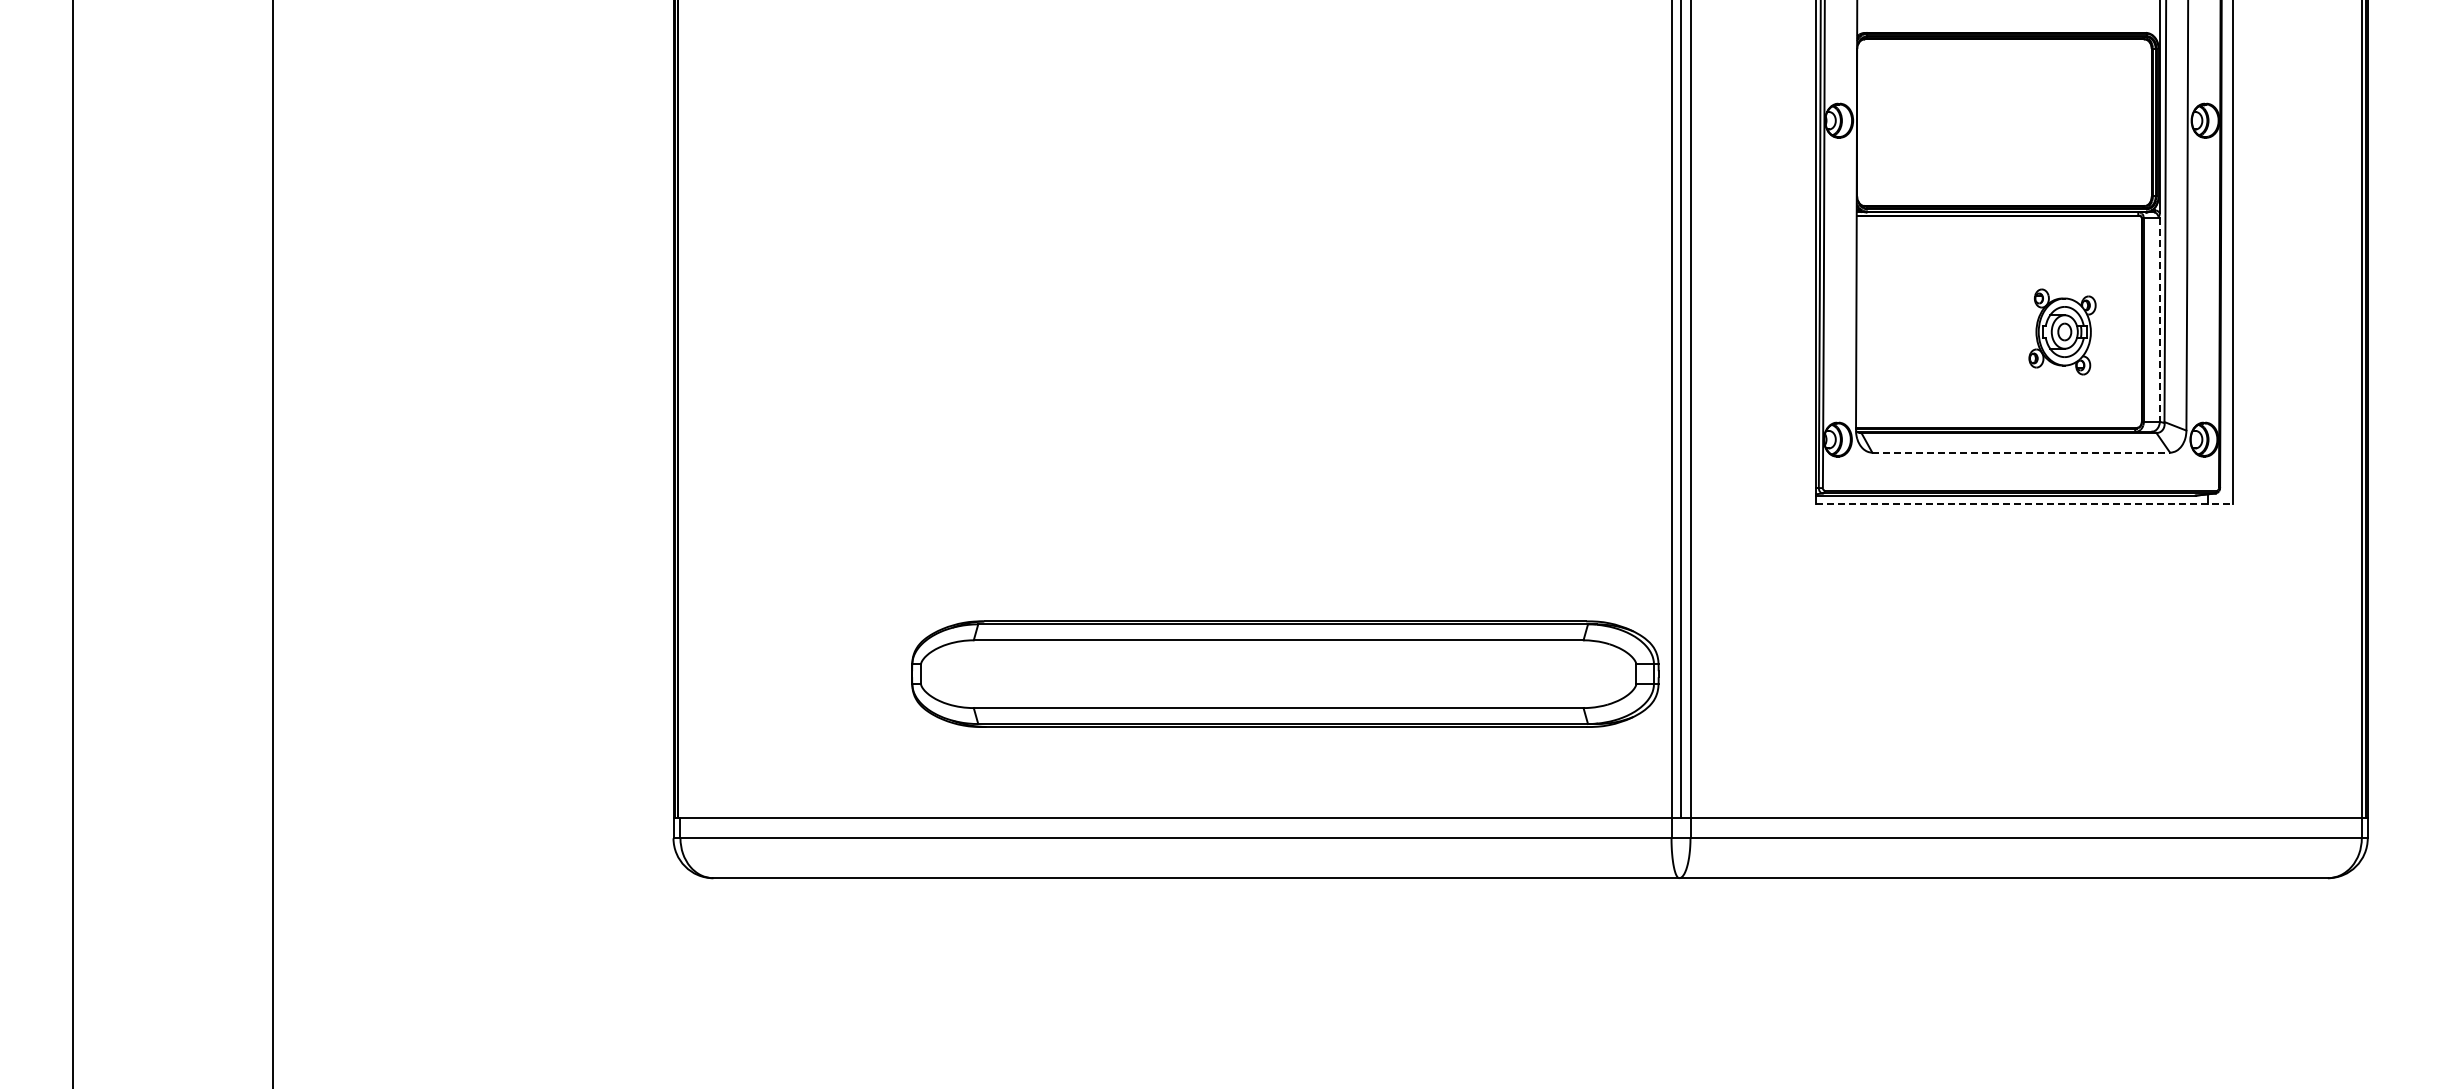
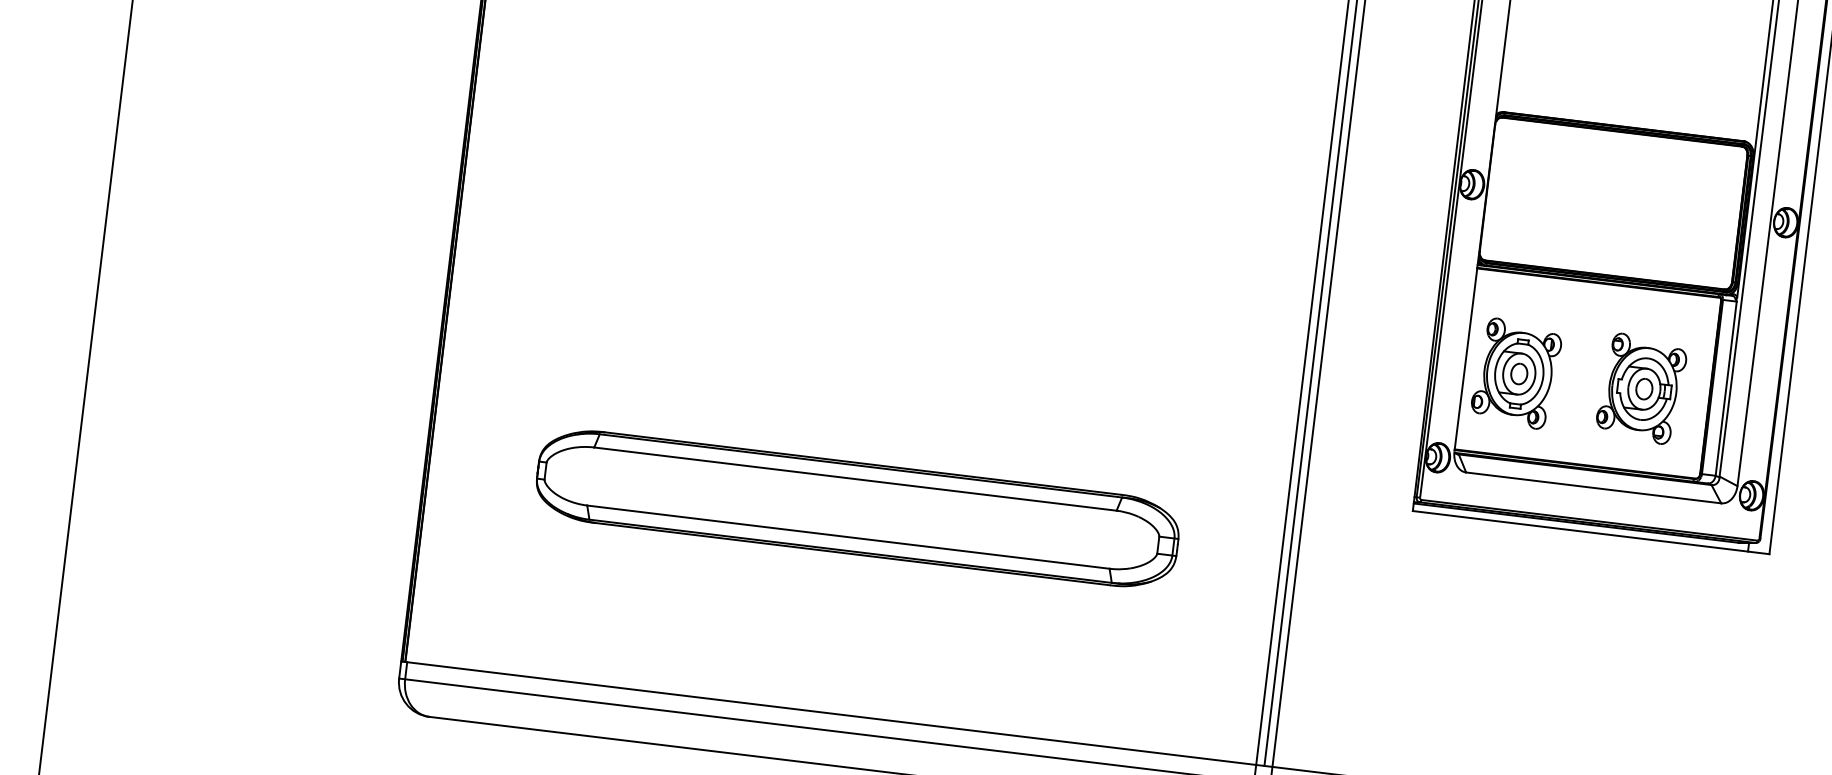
line: (2159, 320) -> (1725, 389), dashed -> solid
part: (1916, 331) -> (1516, 373), added
part: (2062, 331) -> (1641, 388), size x1.43
line: (2021, 452) -> (1593, 487), dashed -> solid
line: (2025, 504) -> (1591, 532), dashed -> solid
part: (1285, 673) -> (857, 508), moved

